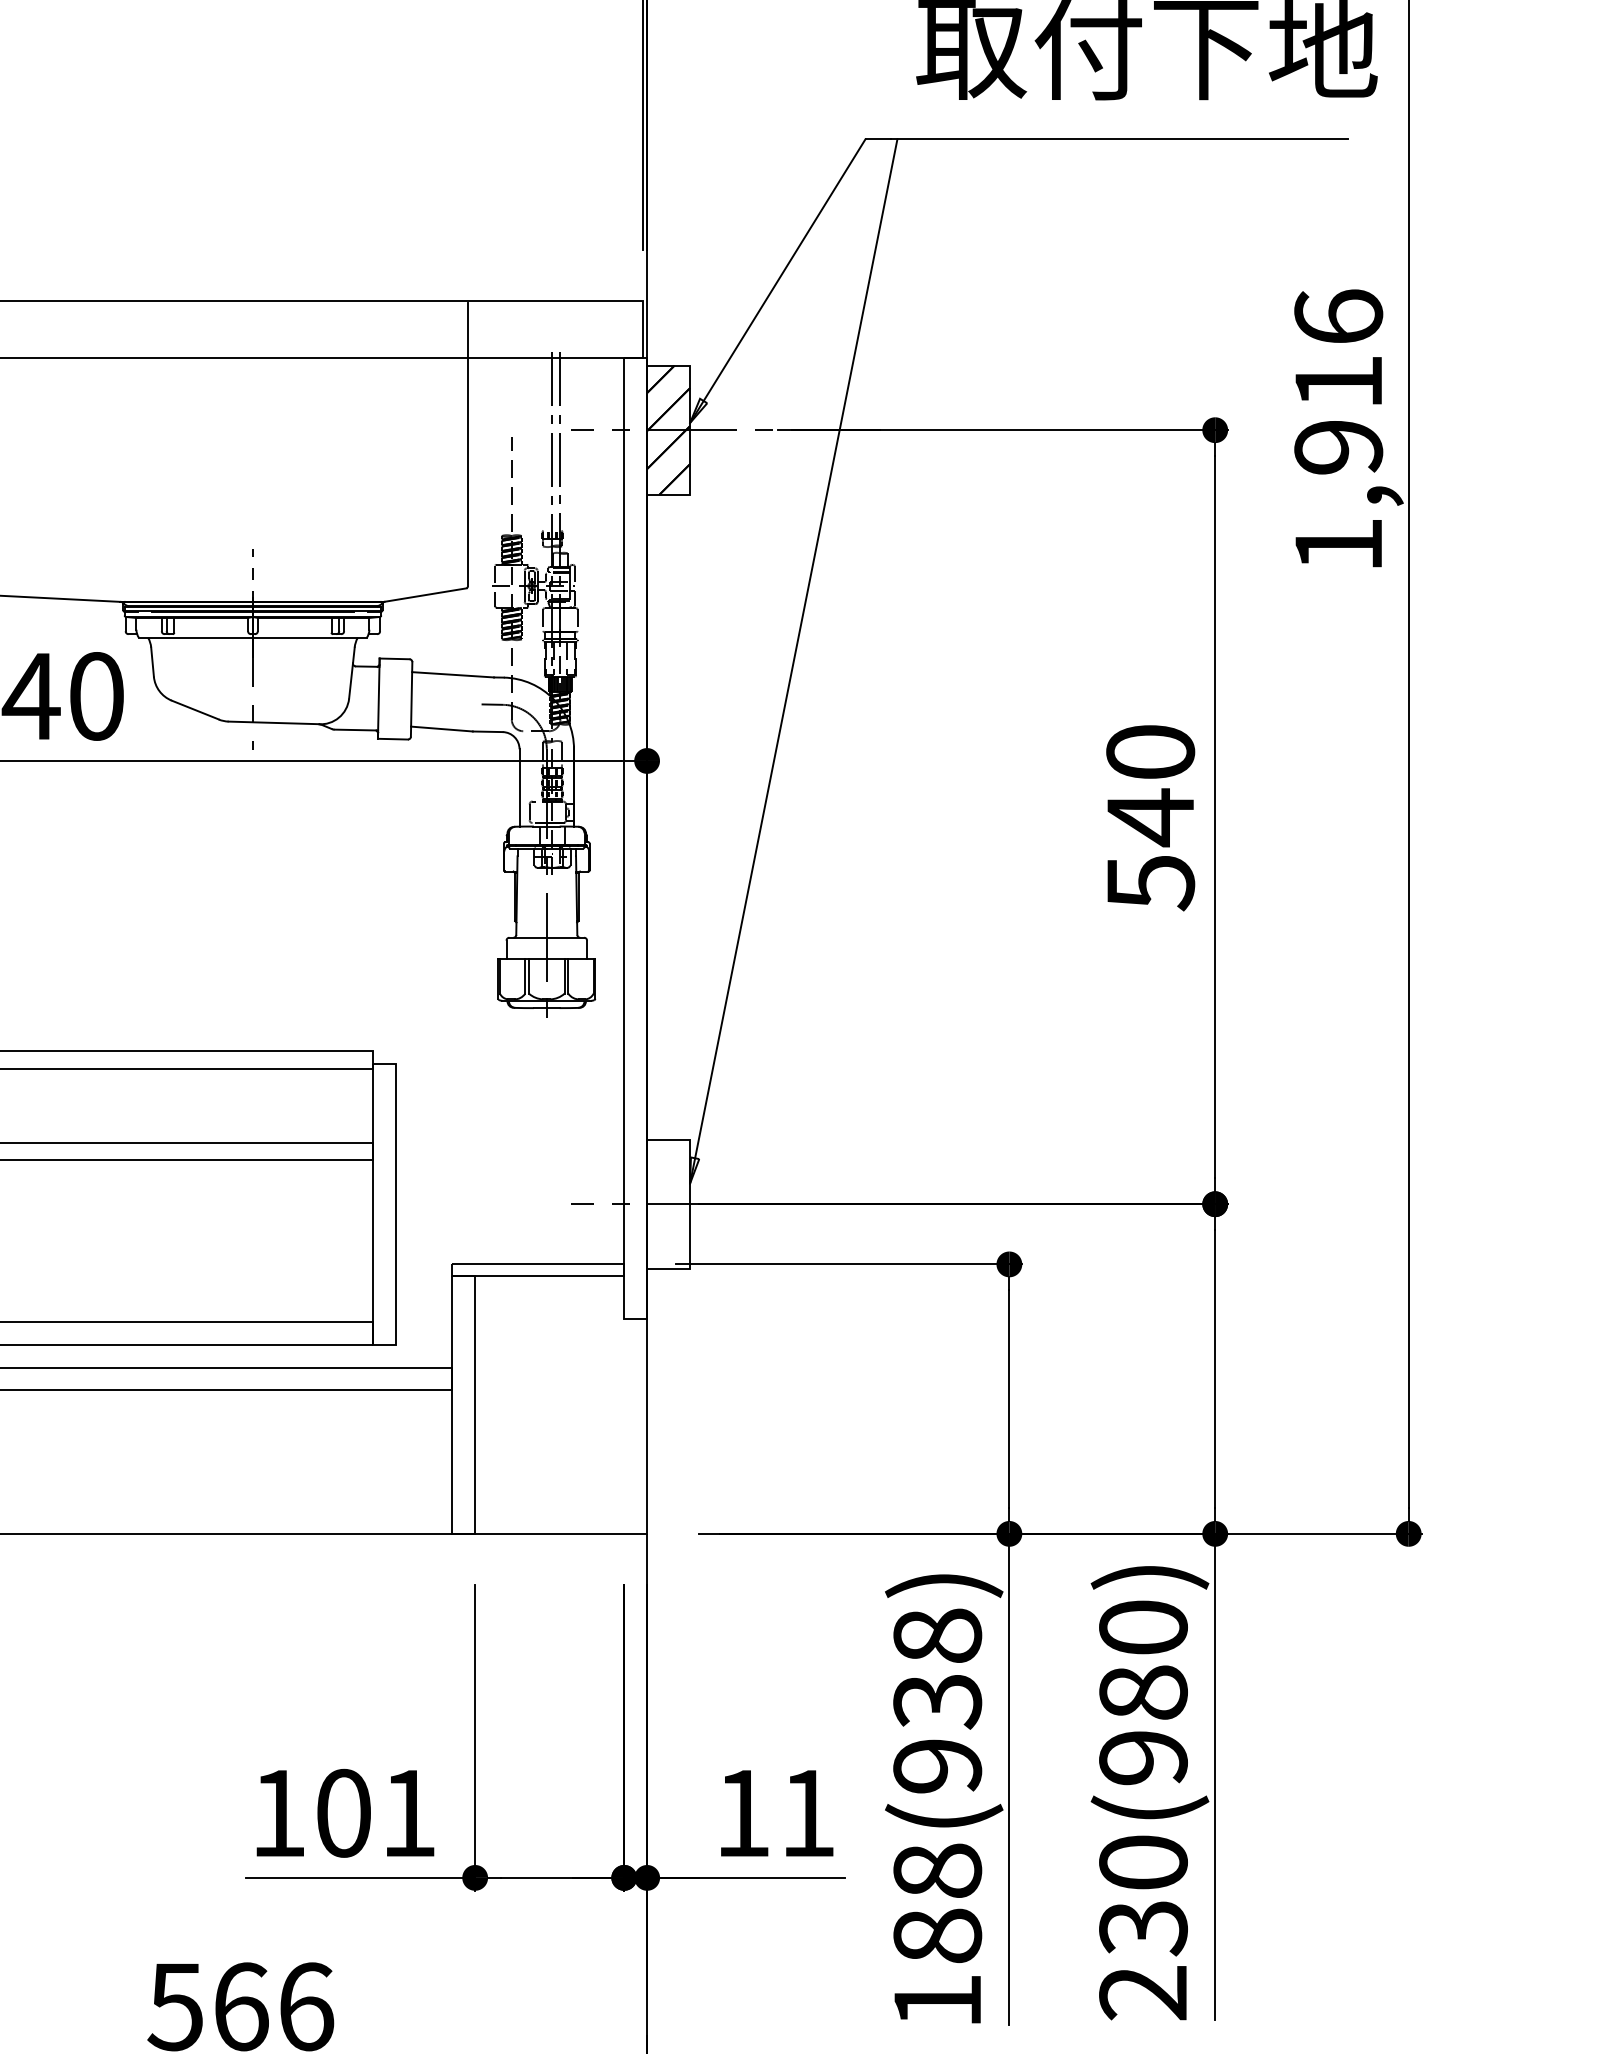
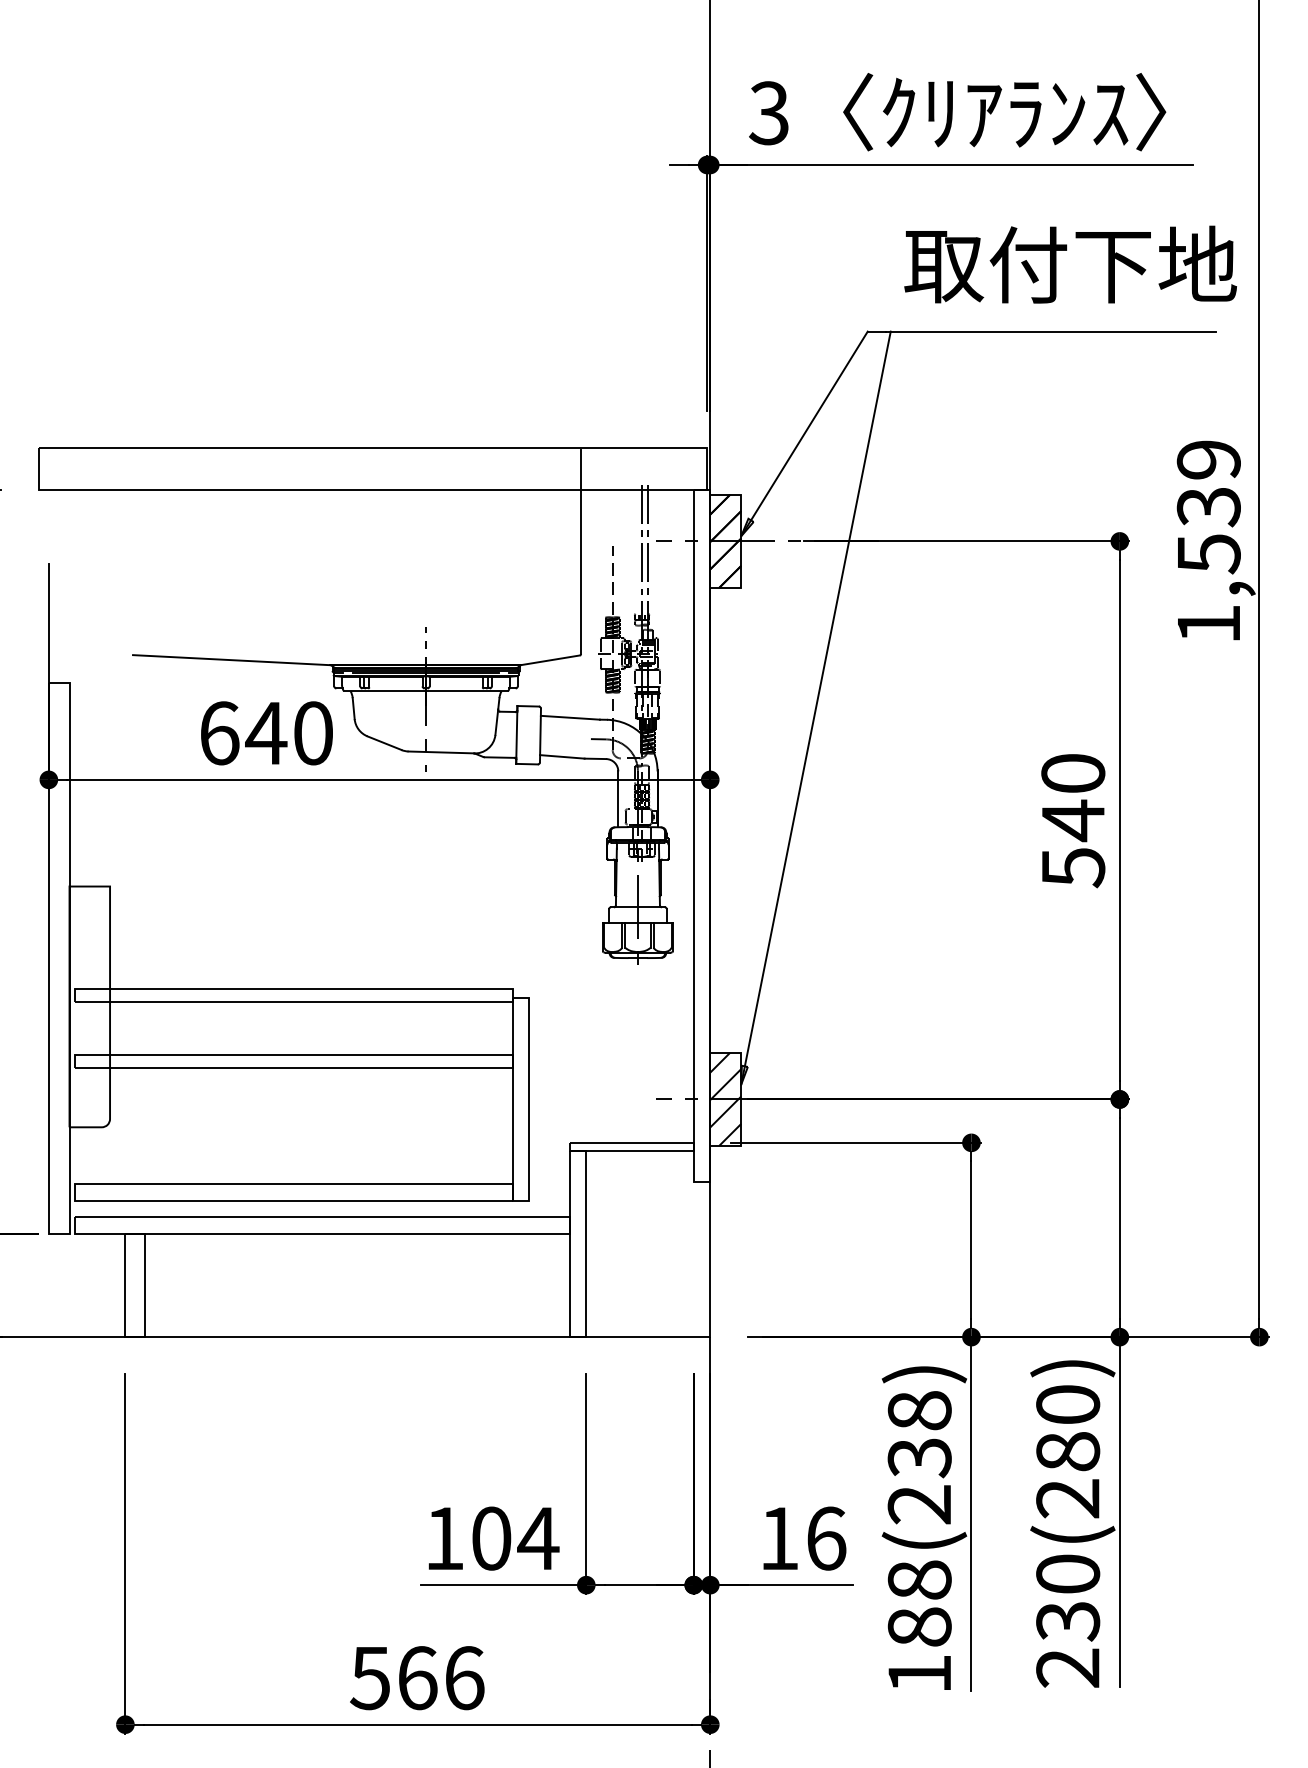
text: (1338, 383) -> (1208, 507), 1,916 -> 1,539
hatch: (668, 1202) -> (725, 1098), added
text: (1143, 1757) -> (1068, 1498), 230(980) -> 230(280)
text: (937, 1766) -> (919, 1504), 188(938) -> 188(238)
text: (408, 1813) -> (538, 1538), 101 -> 104
text: (808, 1813) -> (826, 1538), 11 -> 16

